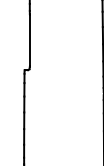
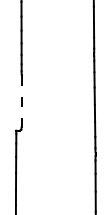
line: (29, 41) -> (21, 101), solid -> dashed

